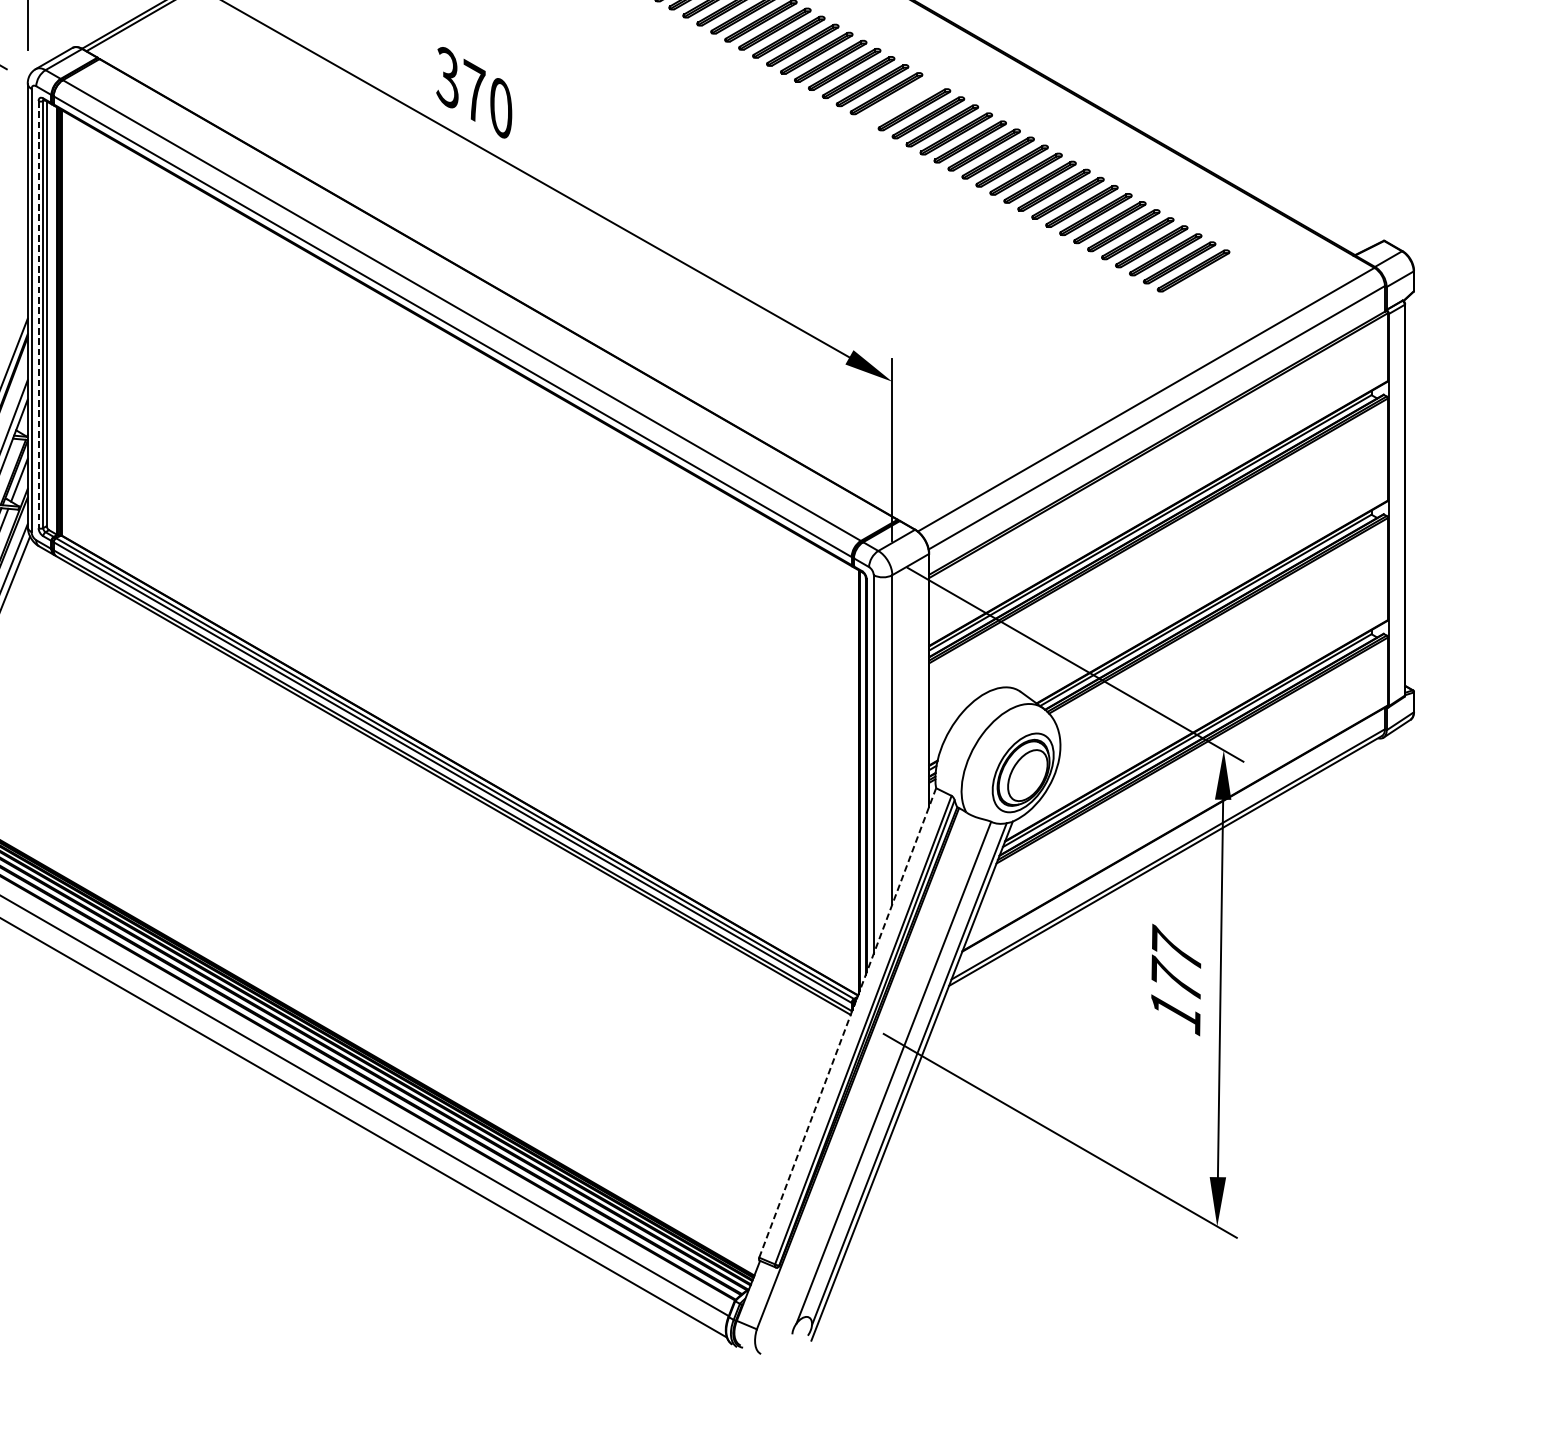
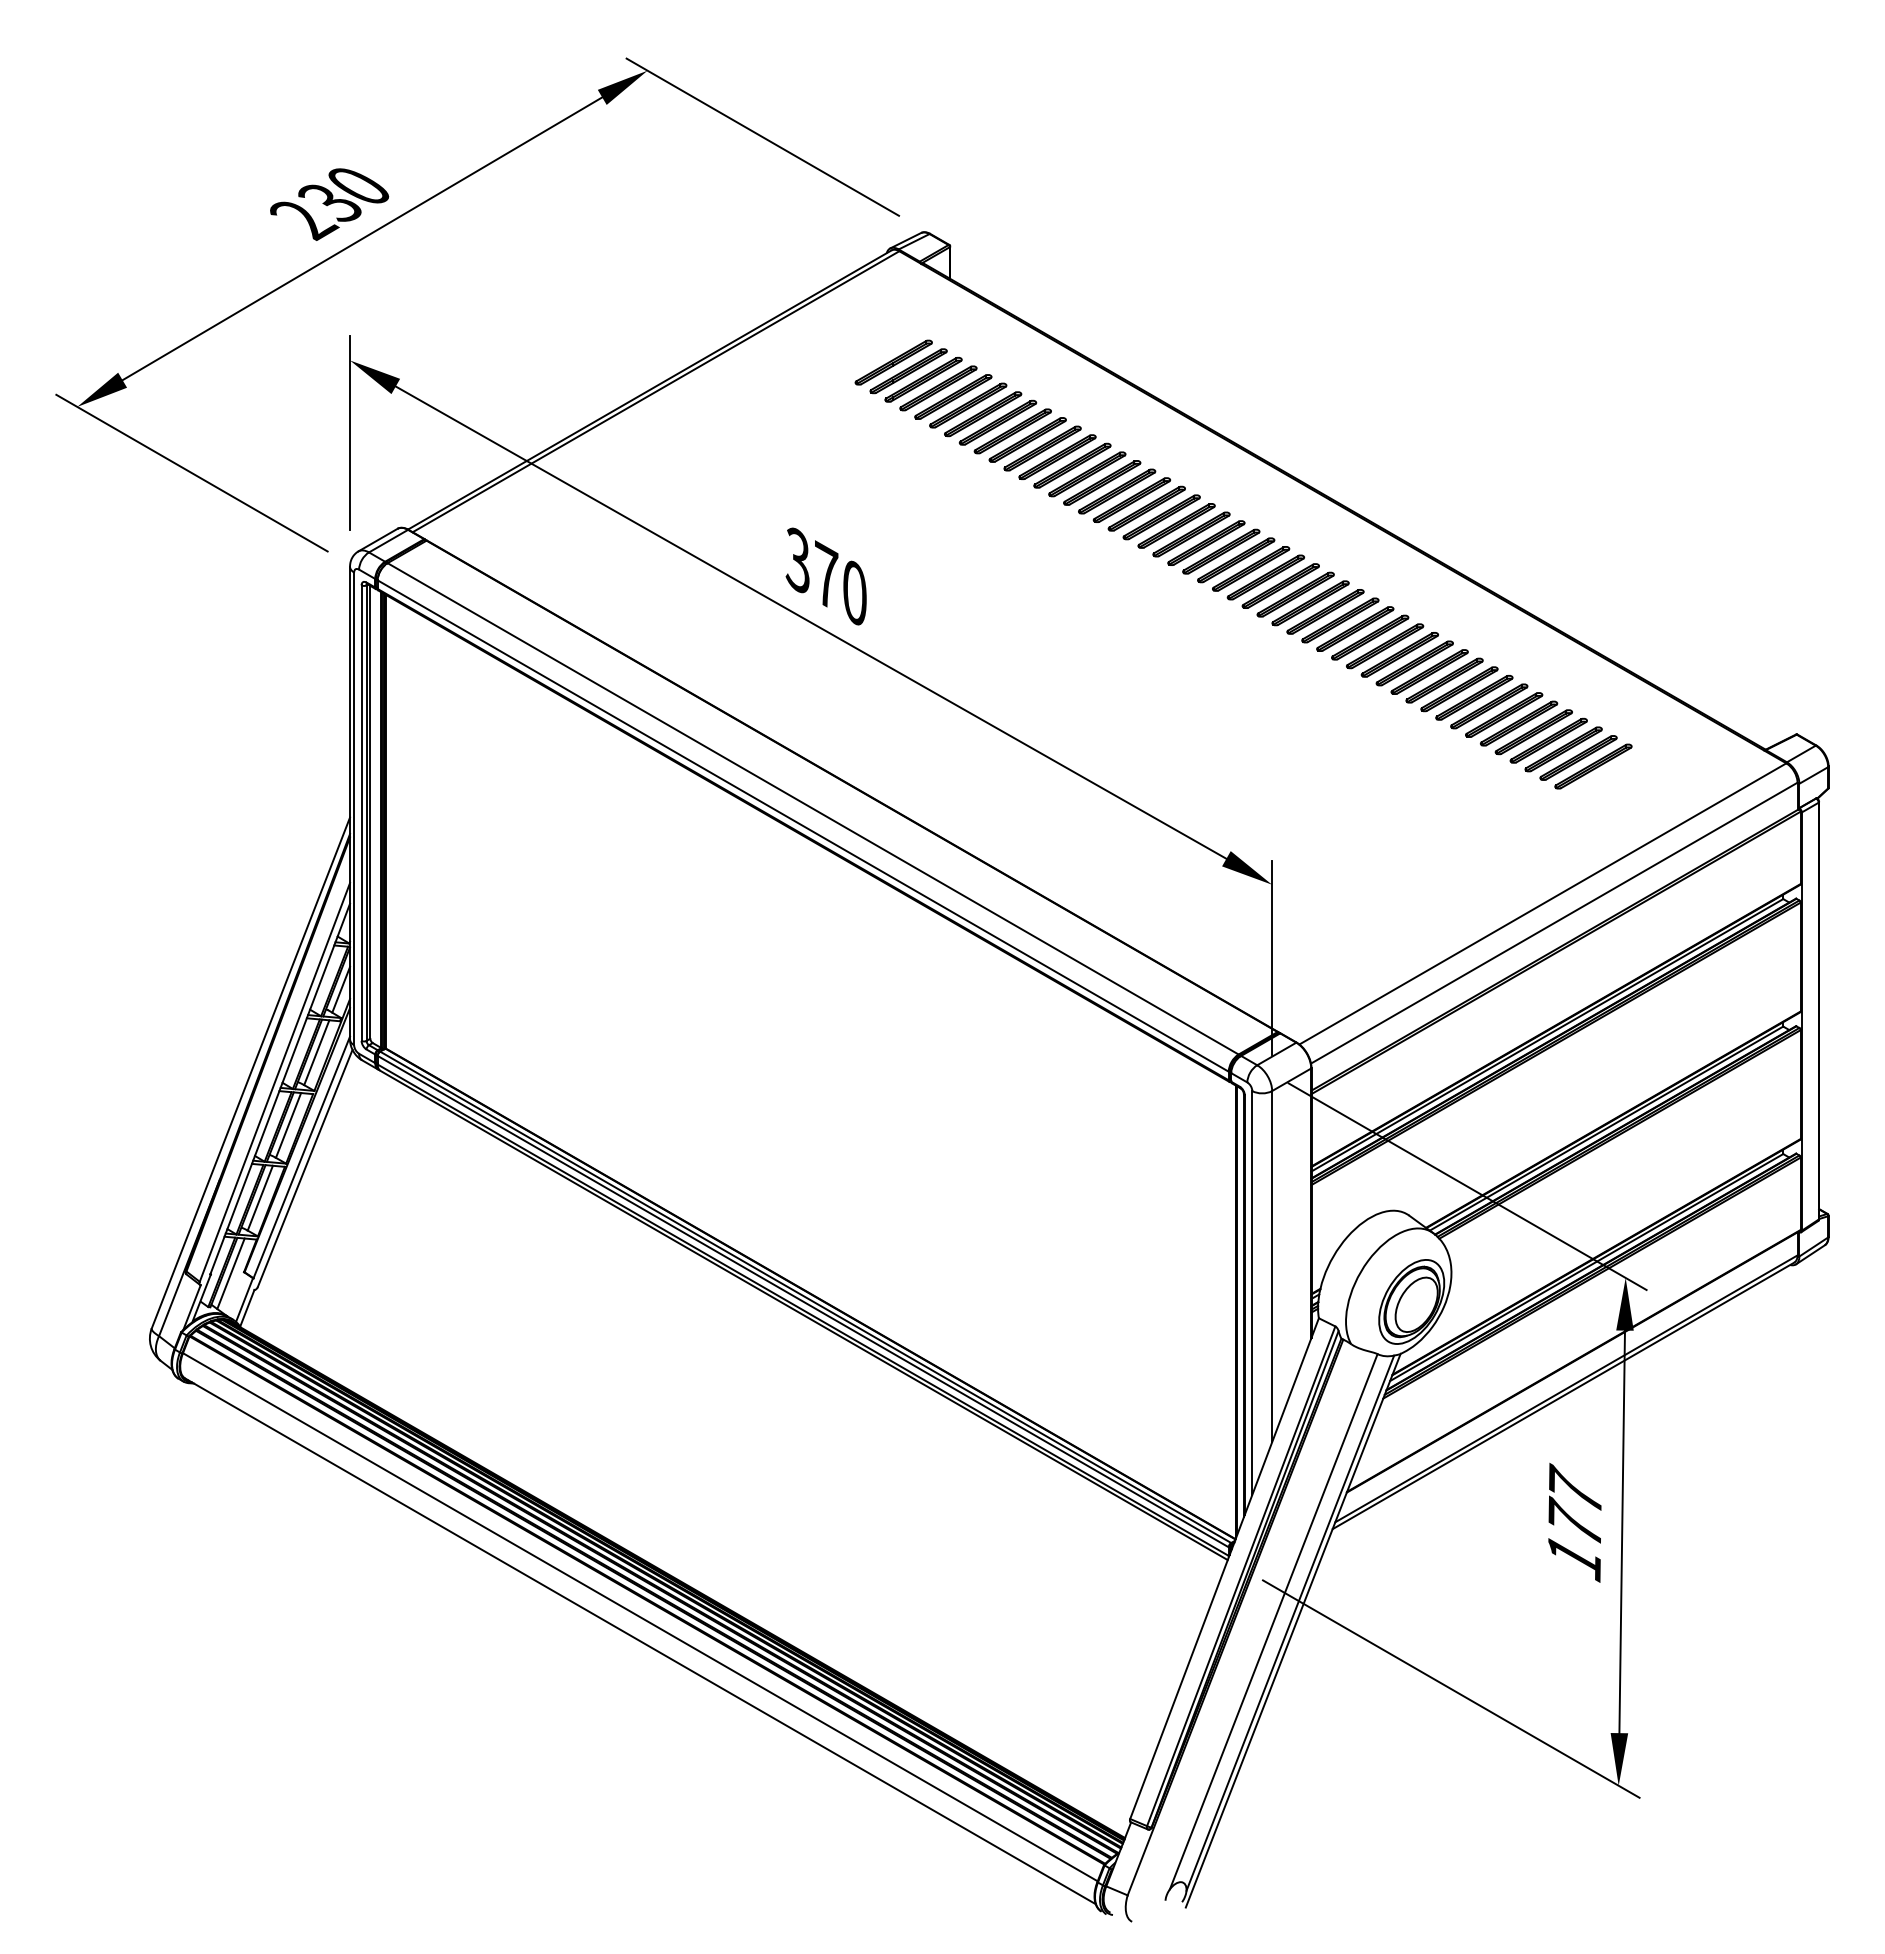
part: (900, 101) -> (1280, 585), added
line: (38, 314) -> (361, 813), dashed -> solid
line: (847, 1022) -> (1224, 1568), dashed -> solid

